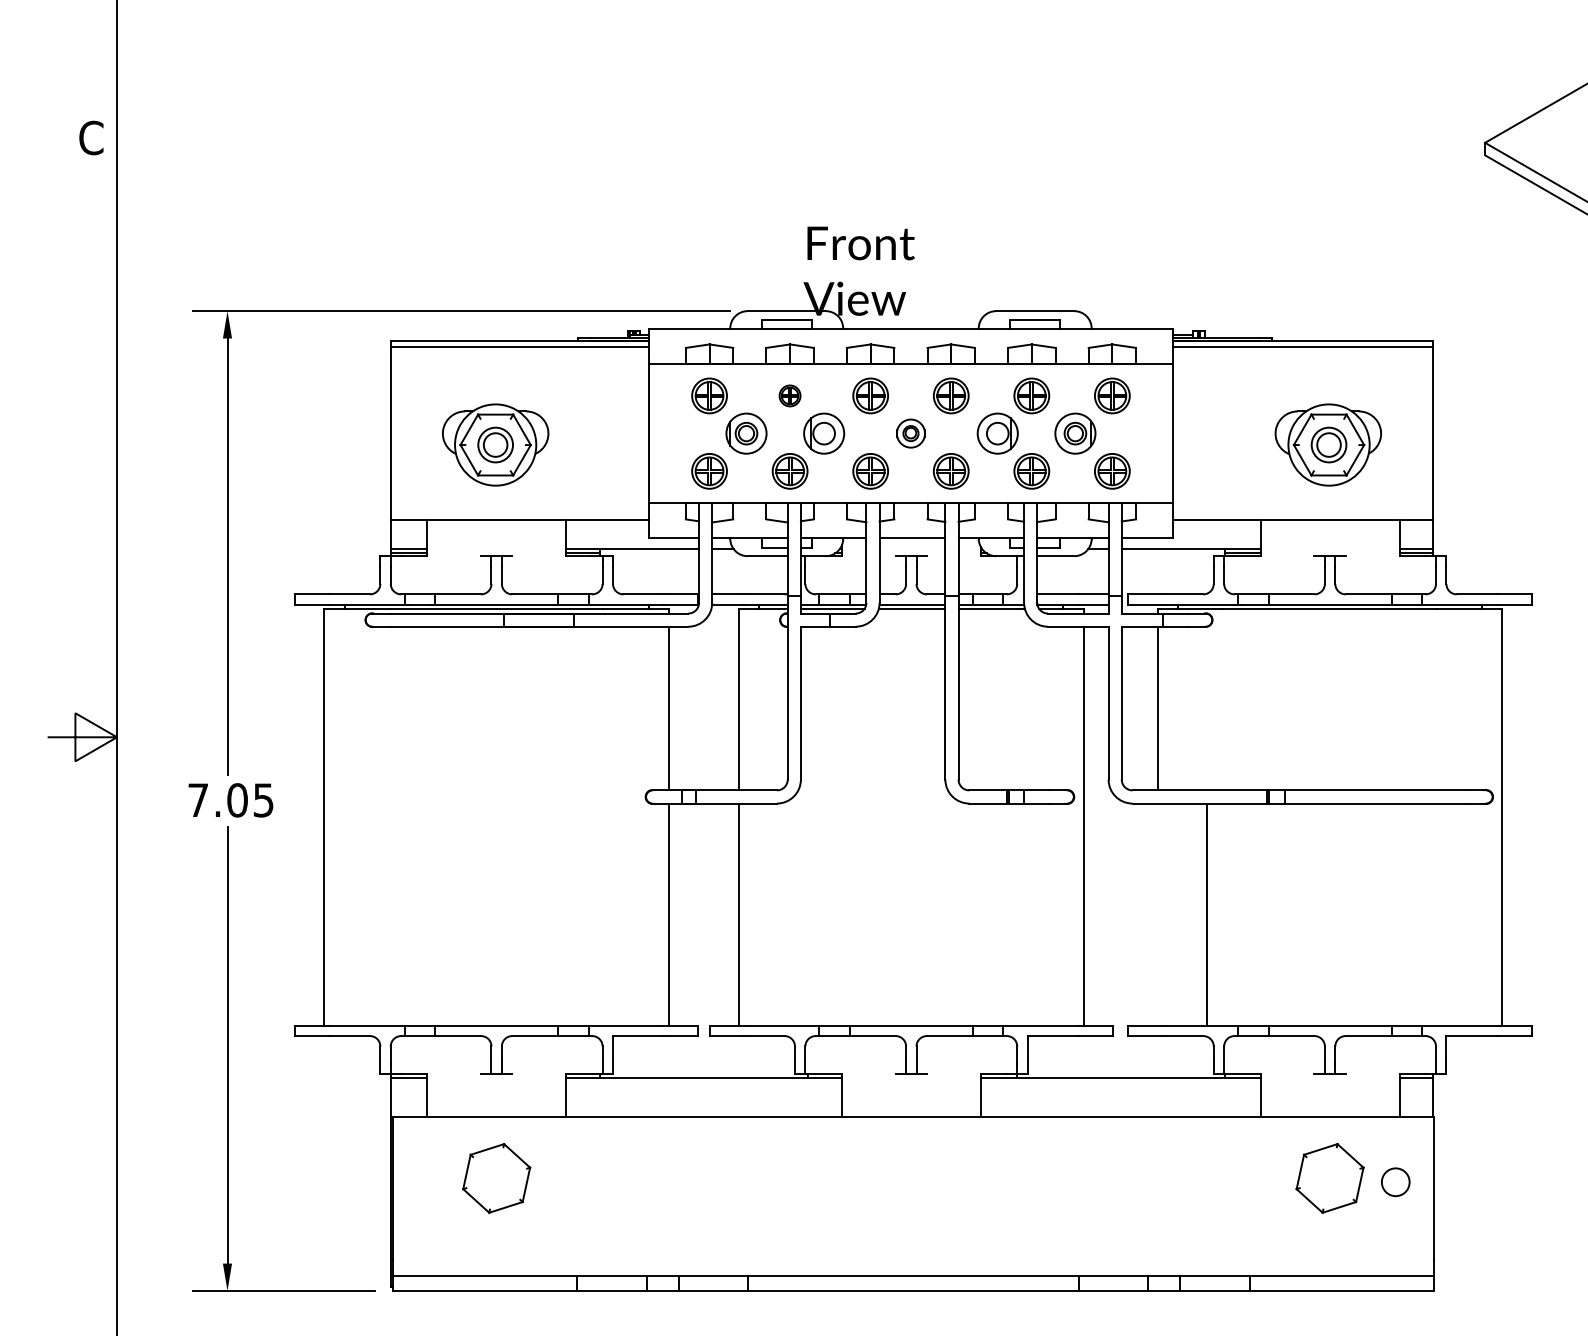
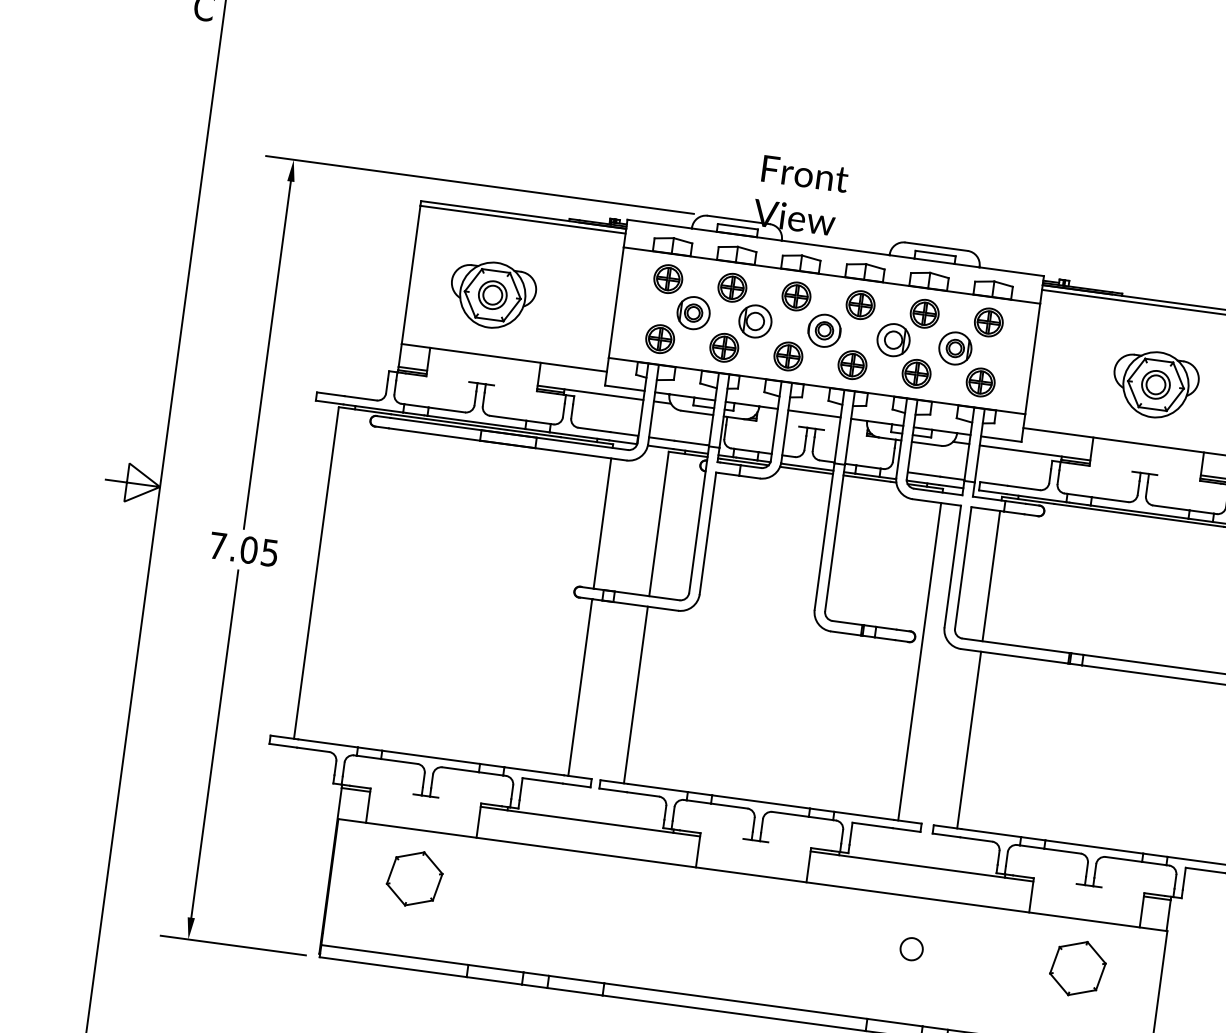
part: (789, 395) -> (731, 287), size x1.67
part: (910, 433) -> (824, 330), size x1.43
line: (1206, 914) -> (968, 739), moved
circle: (1395, 1181) -> (911, 948), moved

